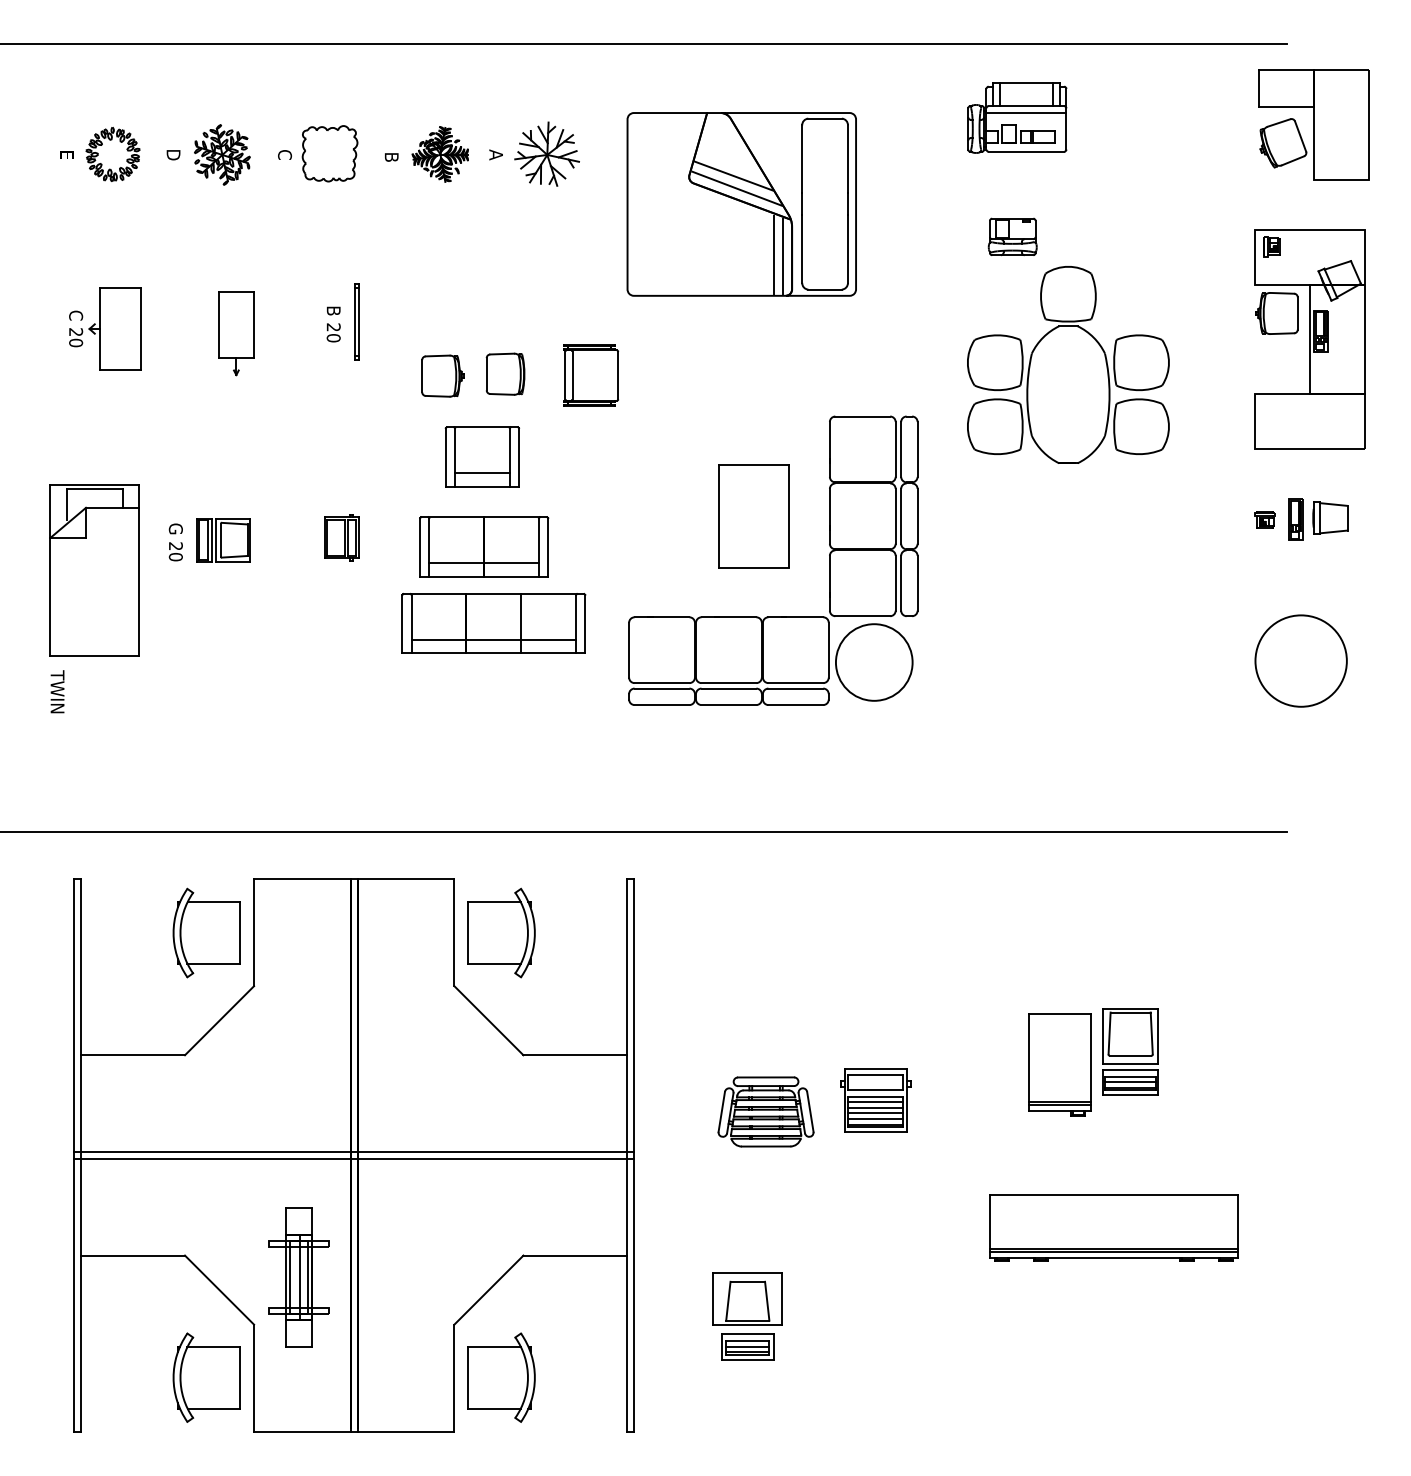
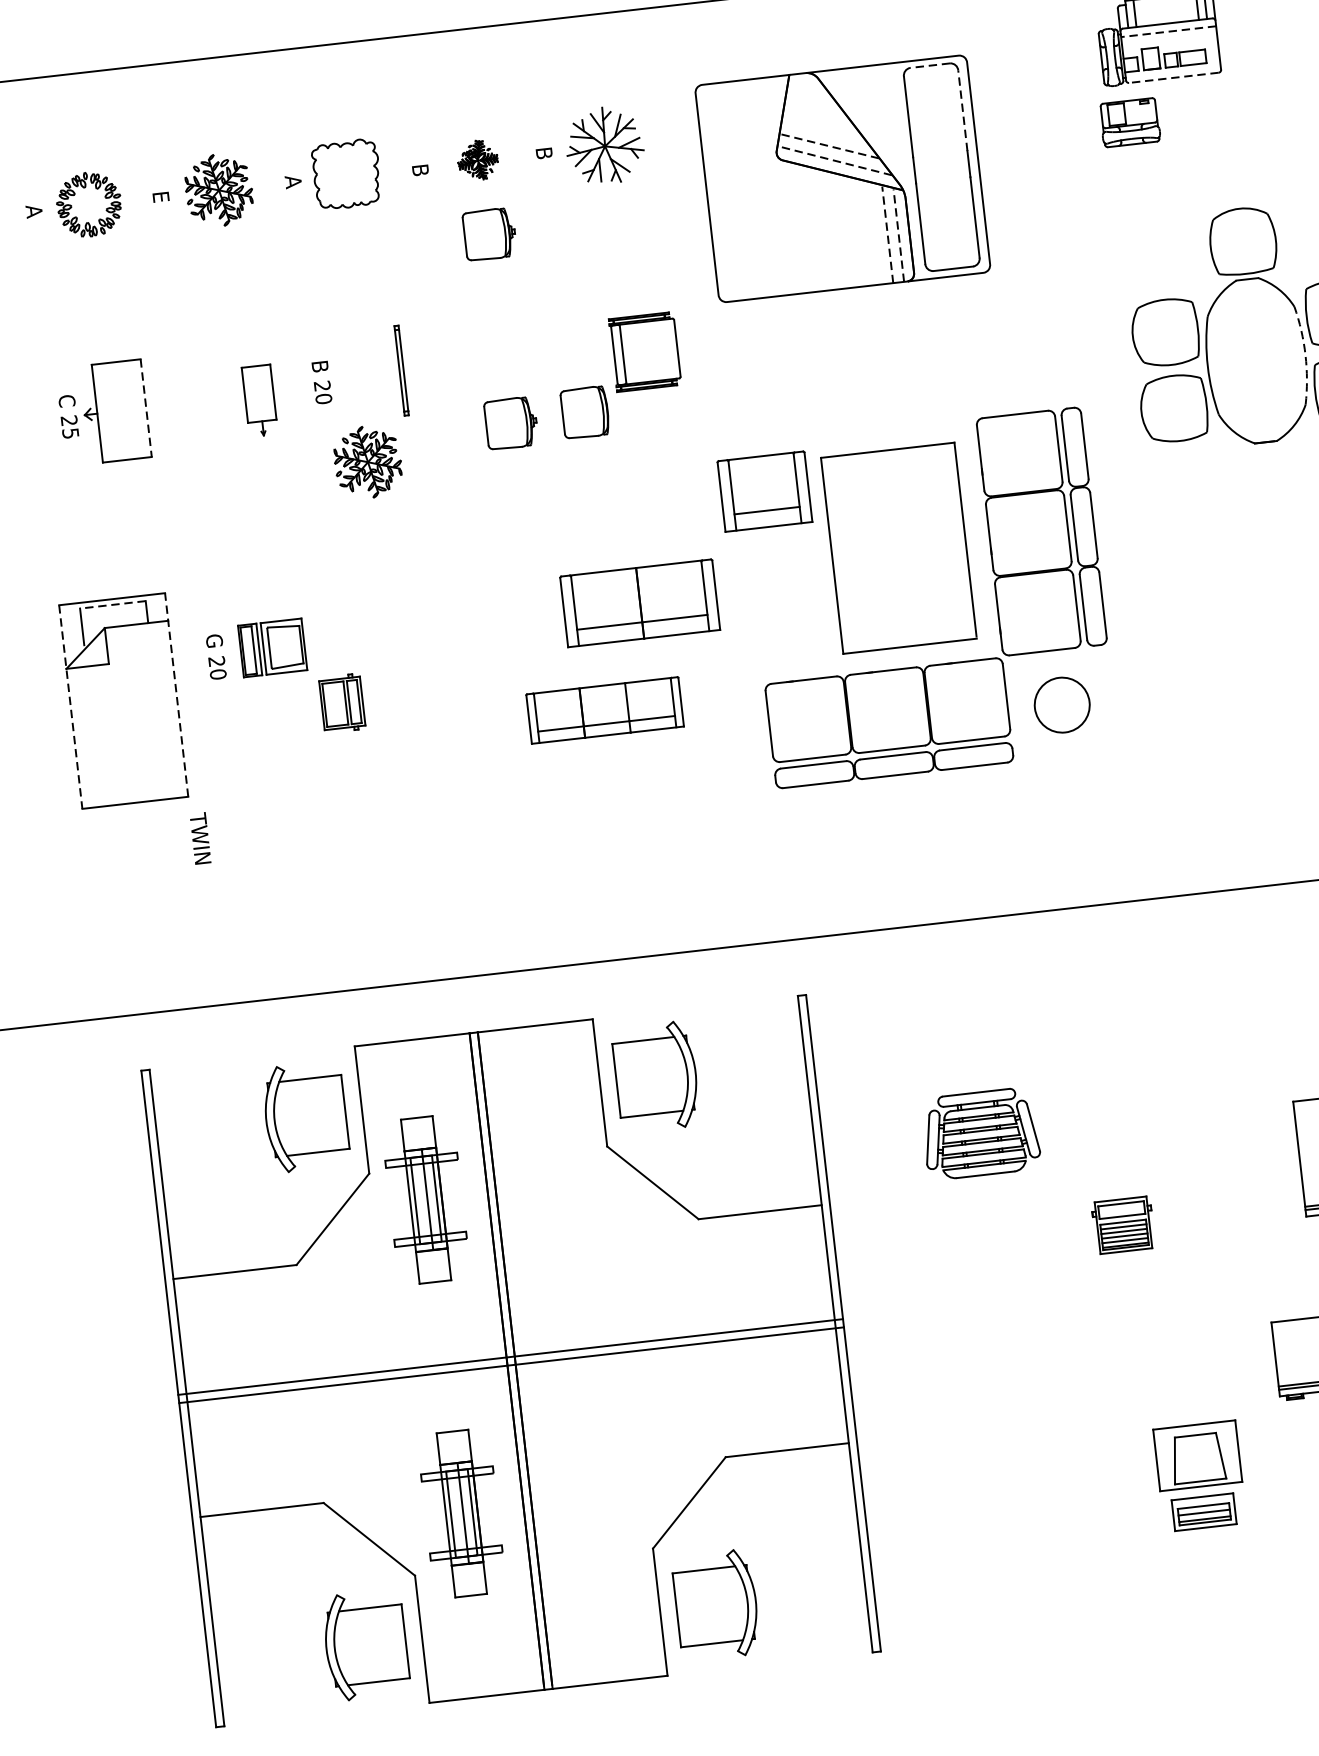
line: (1026, 112) -> (1168, 31), solid -> dashed
line: (825, 118) -> (930, 65), solid -> dashed
line: (1026, 151) -> (1173, 77), solid -> dashed
text: (66, 154) -> (33, 210), E -> A
text: (284, 154) -> (292, 181), C -> A
part: (439, 154) -> (476, 160), size x0.6
text: (495, 154) -> (543, 152), A -> B
text: (173, 155) -> (161, 197), D -> E
line: (847, 159) -> (962, 111), solid -> dashed
line: (733, 176) -> (829, 146), solid -> dashed
line: (737, 188) -> (835, 160), solid -> dashed
part: (442, 216) -> (488, 233), added
part: (1012, 236) -> (1129, 122), moved
line: (773, 255) -> (887, 235), solid -> dashed
line: (782, 256) -> (898, 235), solid -> dashed
text: (333, 324) -> (321, 382), moved
line: (141, 329) -> (146, 408), solid -> dashed
part: (236, 333) -> (260, 400), size x0.7
text: (76, 342) -> (71, 432), 20 -> 25
part: (591, 375) -> (645, 351), moved
part: (320, 394) -> (368, 461), added
arc: (1109, 394) -> (1305, 354), solid -> dashed
part: (482, 456) -> (764, 491), moved
line: (94, 489) -> (112, 605), solid -> dashed
part: (753, 516) -> (898, 548), size x1.6
part: (341, 537) -> (341, 703), moved
part: (484, 546) -> (640, 602), moved
line: (50, 570) -> (71, 707), solid -> dashed
line: (139, 570) -> (176, 695), solid -> dashed
part: (493, 623) -> (604, 710), size x0.7
circle: (873, 662) -> (1061, 705), size x0.6
text: (57, 691) -> (200, 838), moved
part: (298, 1013) -> (425, 1200), added
part: (875, 1100) -> (1122, 1225), size x0.7
part: (765, 1111) -> (980, 1133), moved
part: (747, 1316) -> (1199, 1476), moved

